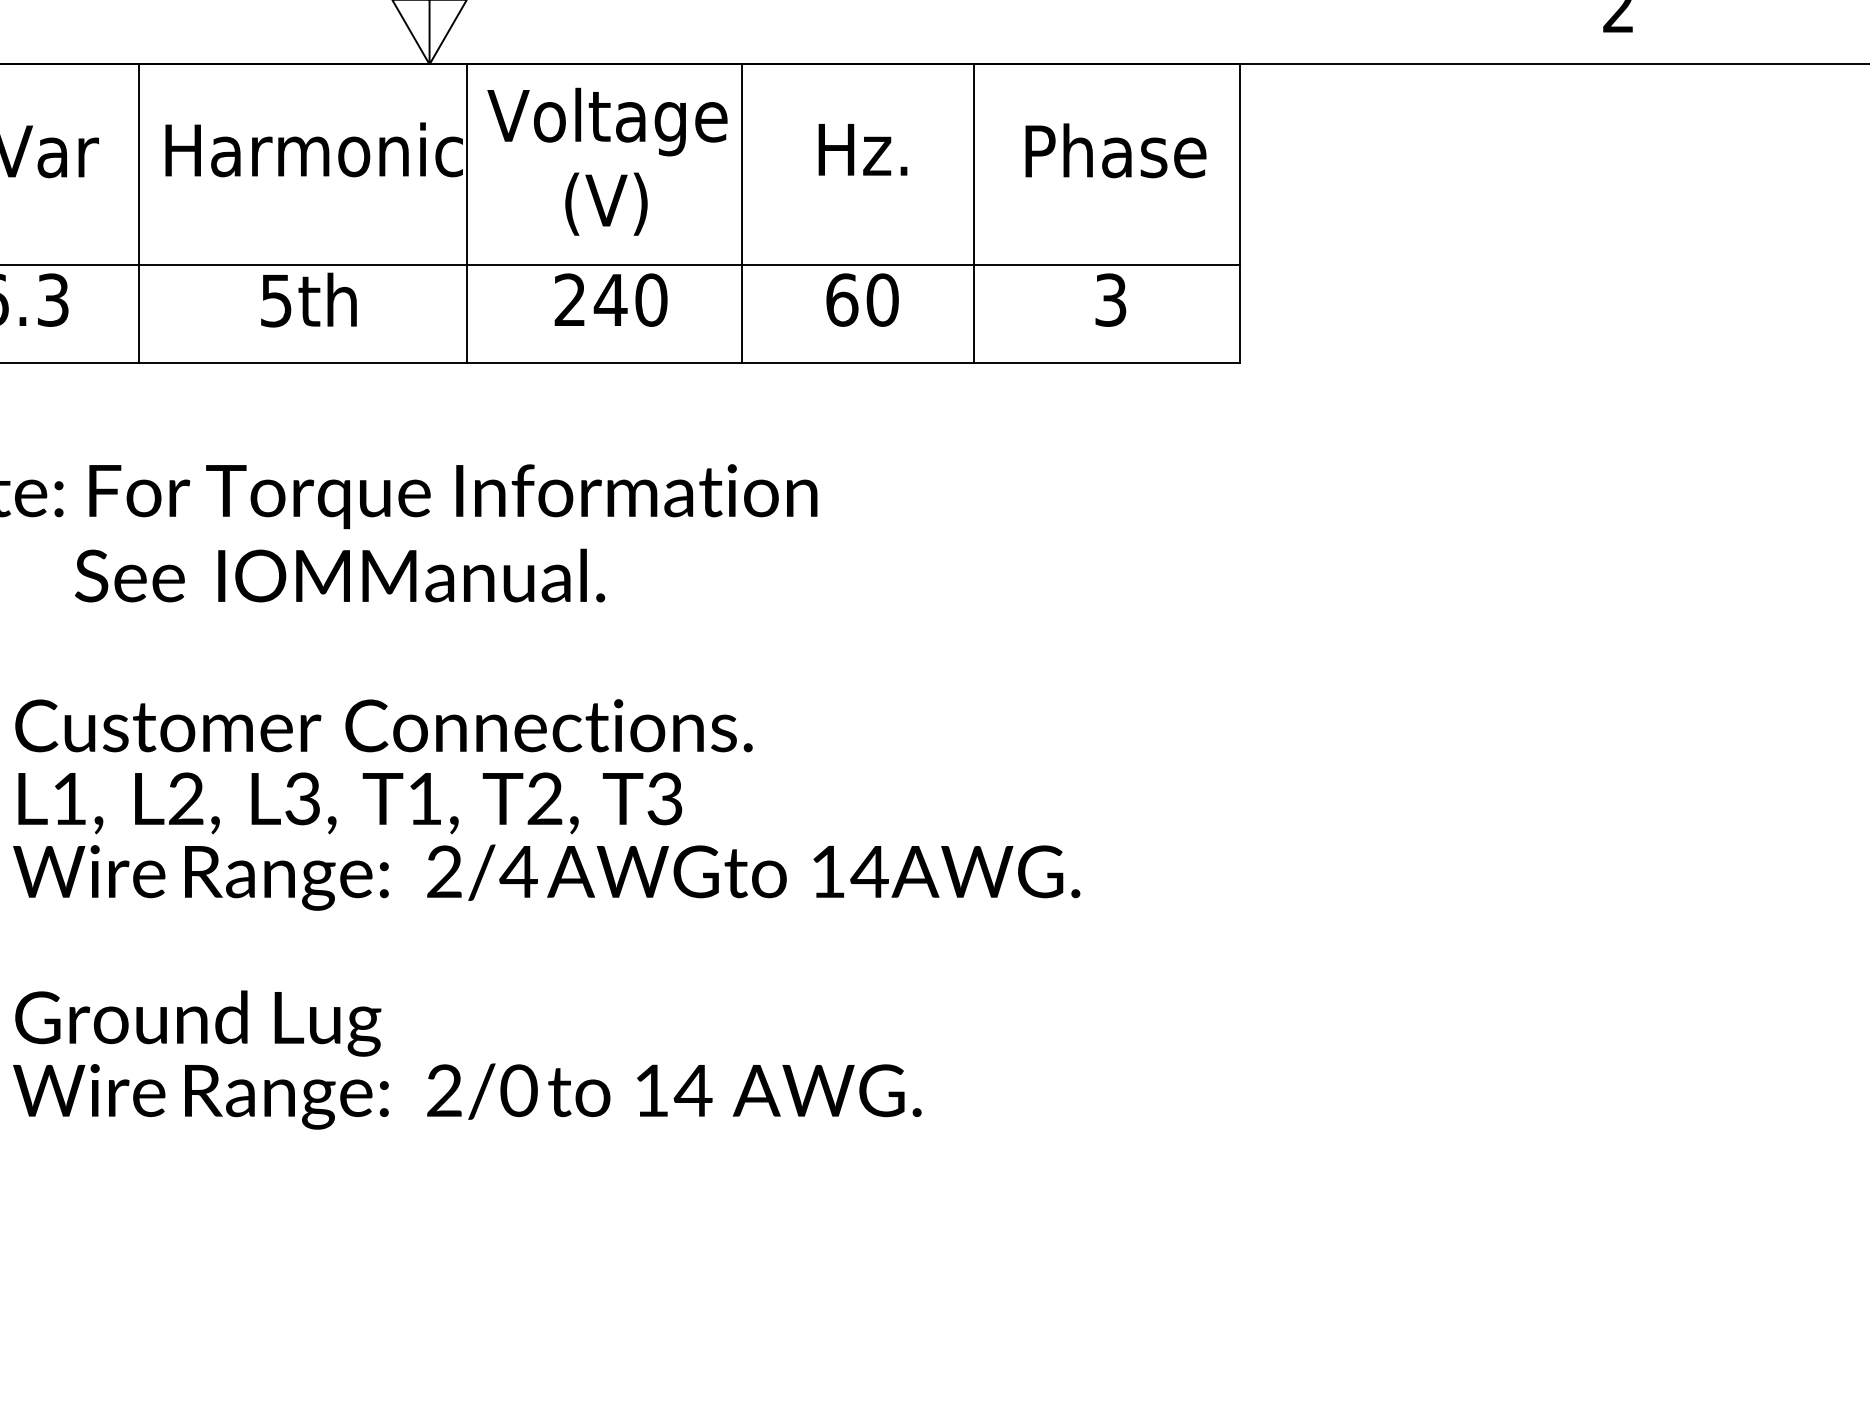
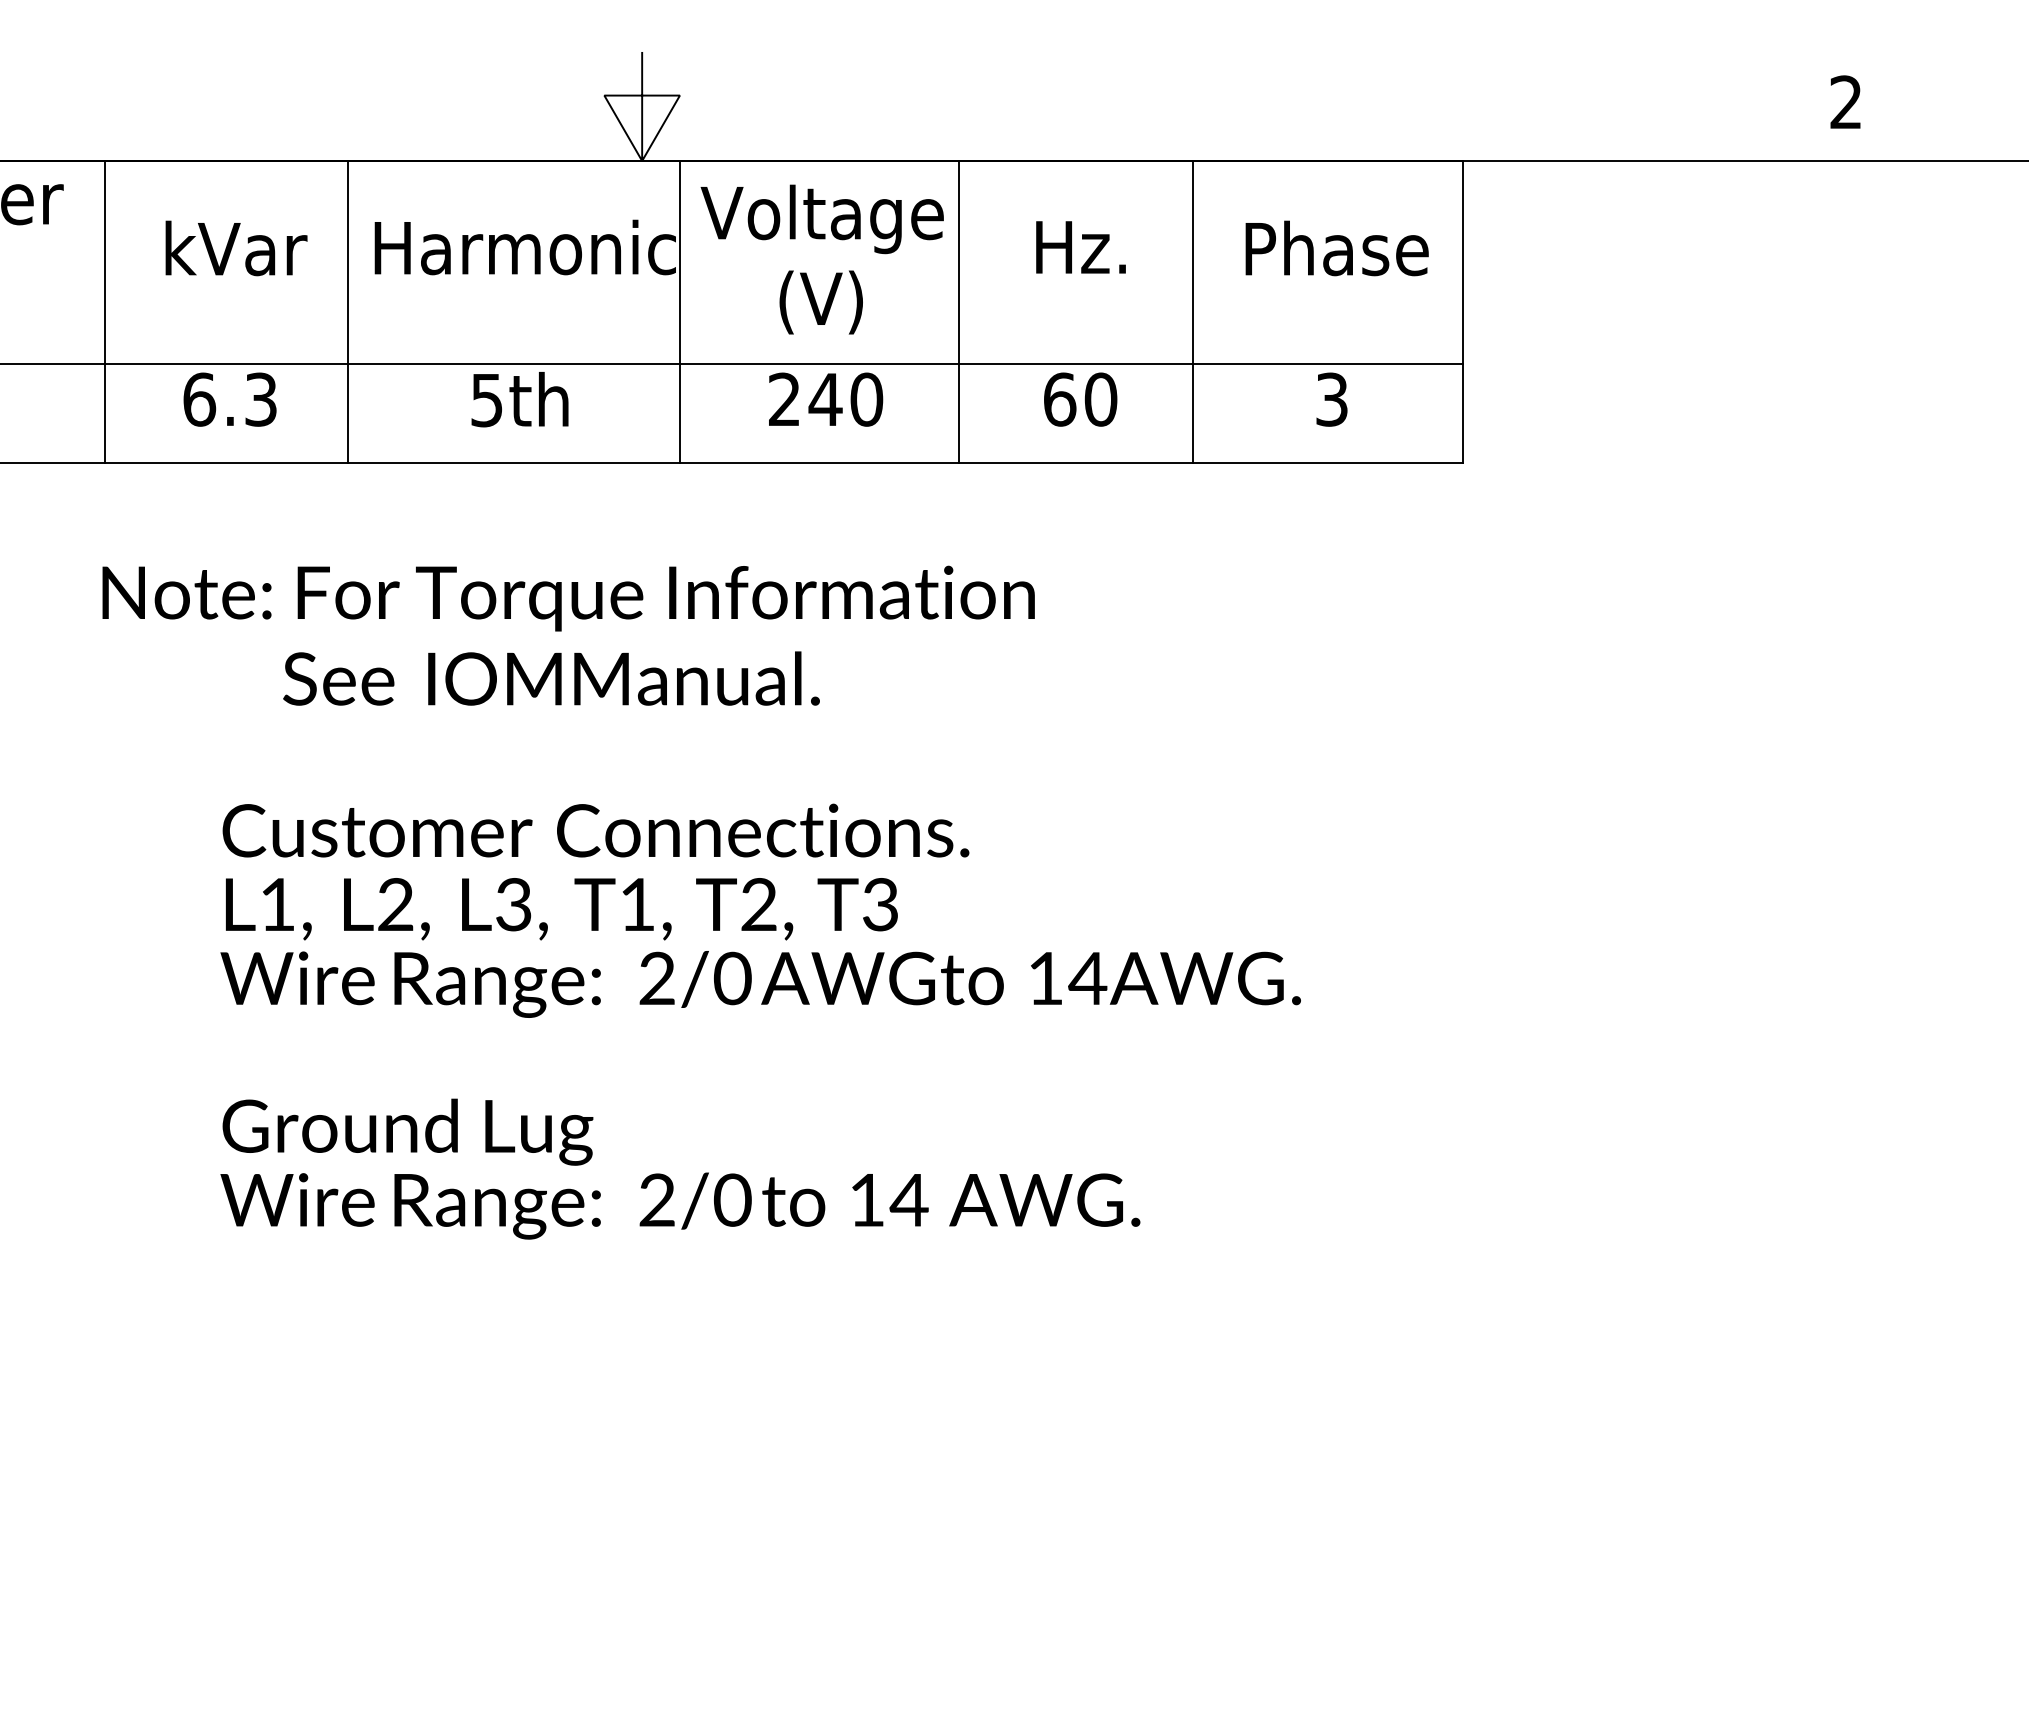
text: (517, 871) -> (731, 978), 2/4 -> 2/0

